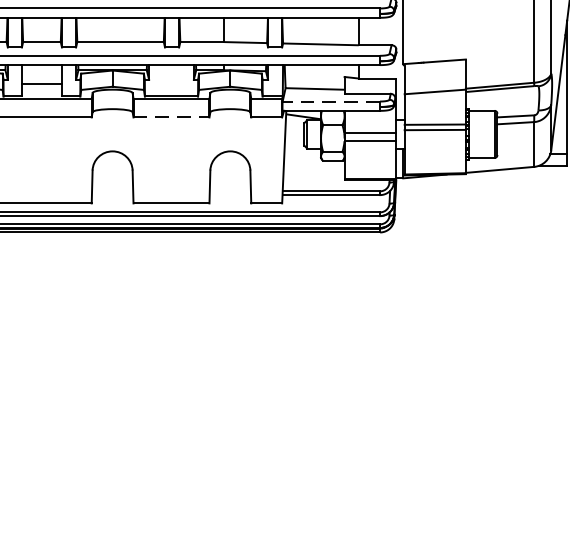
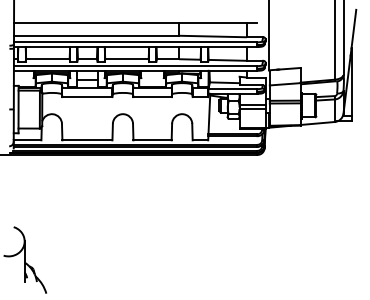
line: (330, 102) -> (232, 89), dashed -> solid
line: (173, 118) -> (153, 97), dashed -> solid

